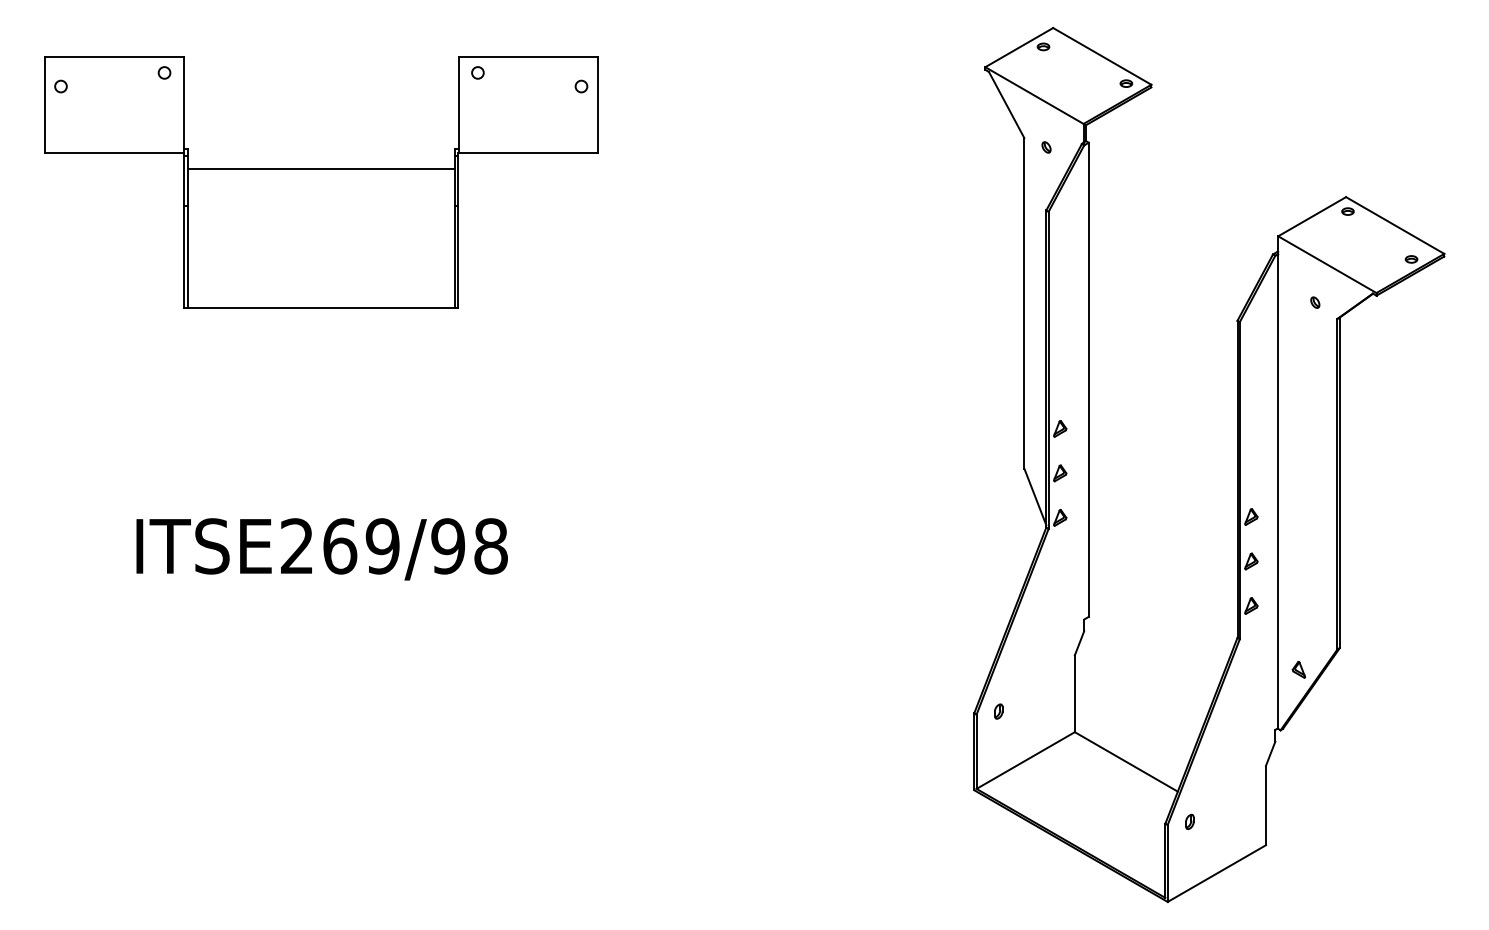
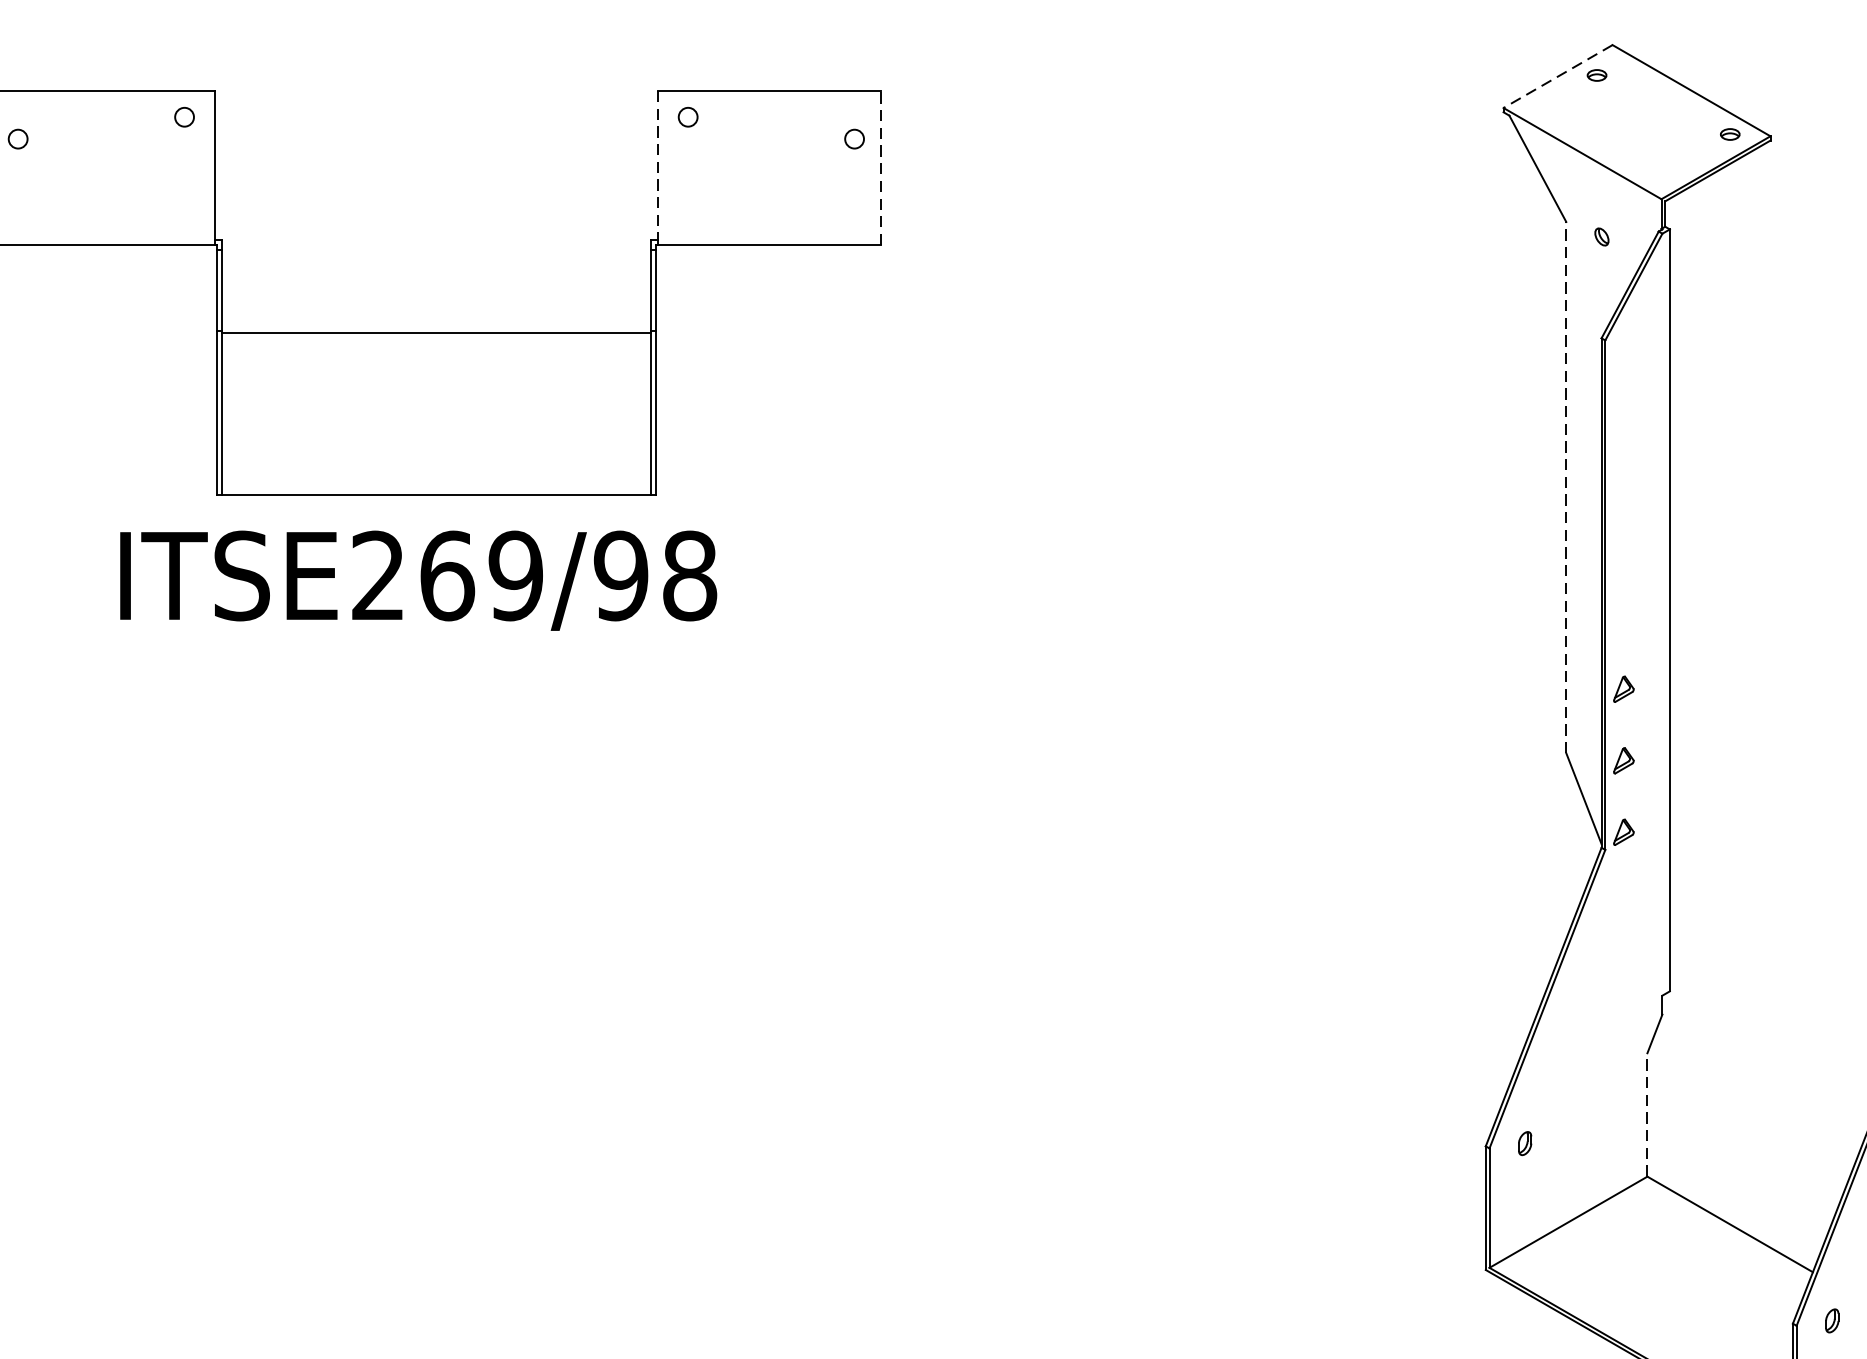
line: (1018, 47) -> (1556, 76), solid -> dashed
line: (458, 104) -> (656, 167), solid -> dashed
line: (597, 104) -> (880, 167), solid -> dashed
line: (320, 168) -> (435, 331), moved
line: (1024, 302) -> (1566, 486), solid -> dashed
text: (321, 549) -> (417, 580), moved
line: (1074, 693) -> (1646, 1114), solid -> dashed

